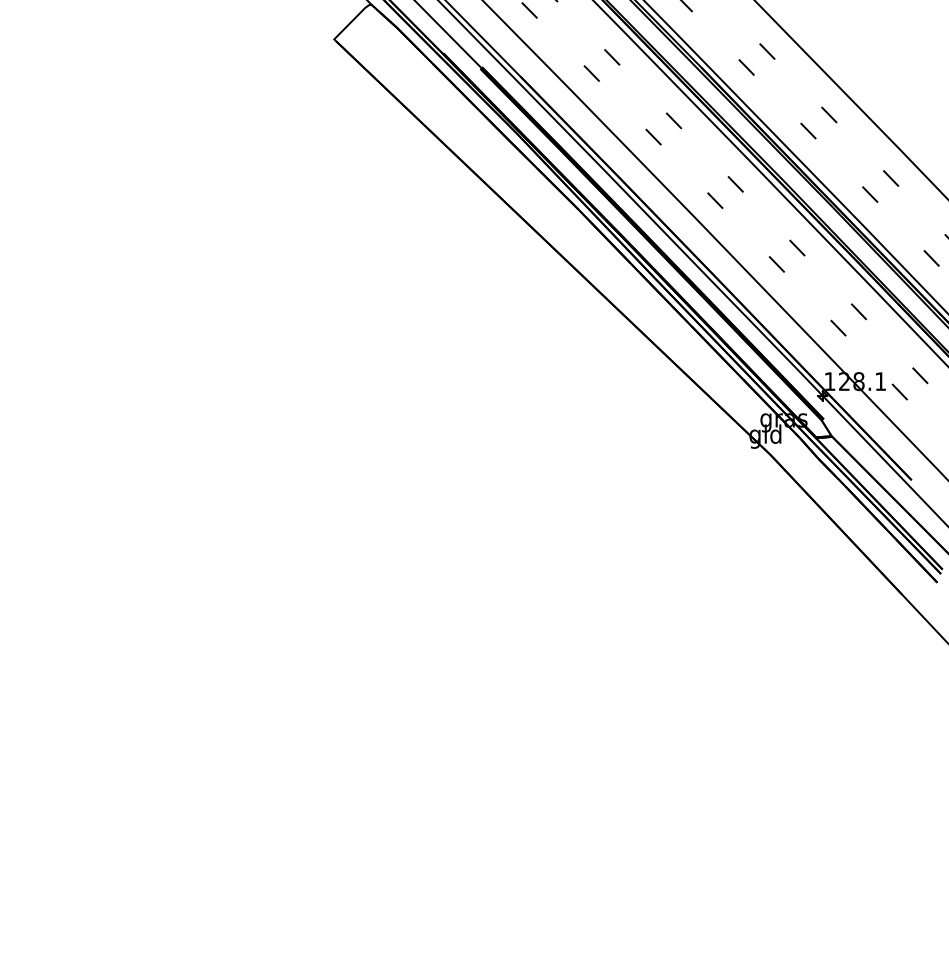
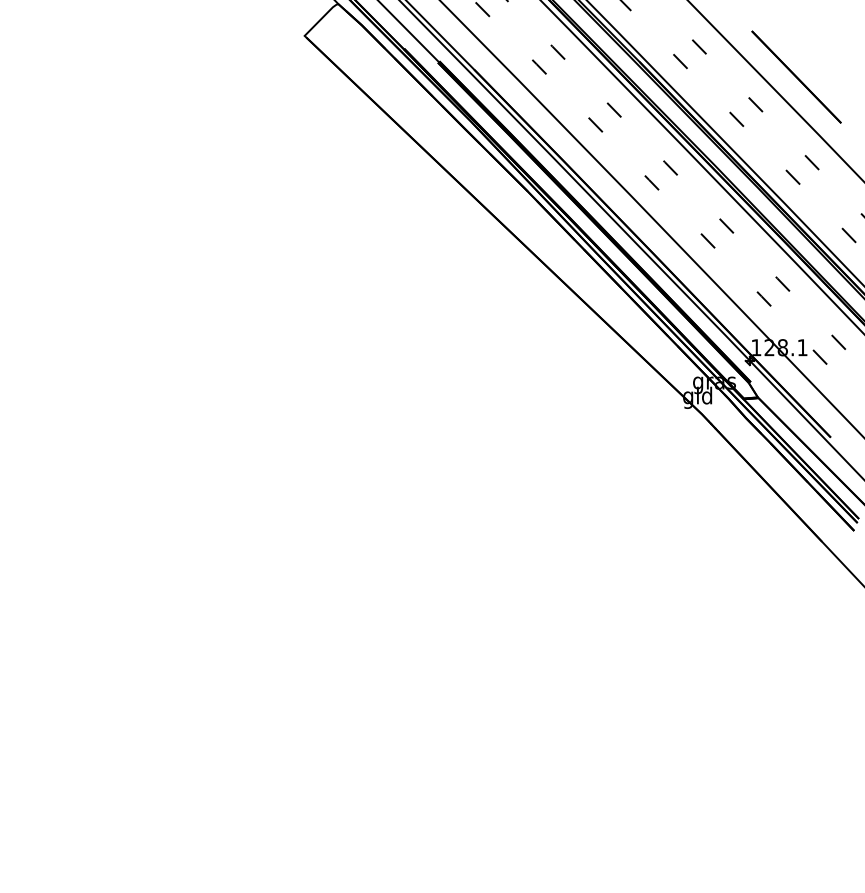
line: (873, 84) -> (796, 77), added

